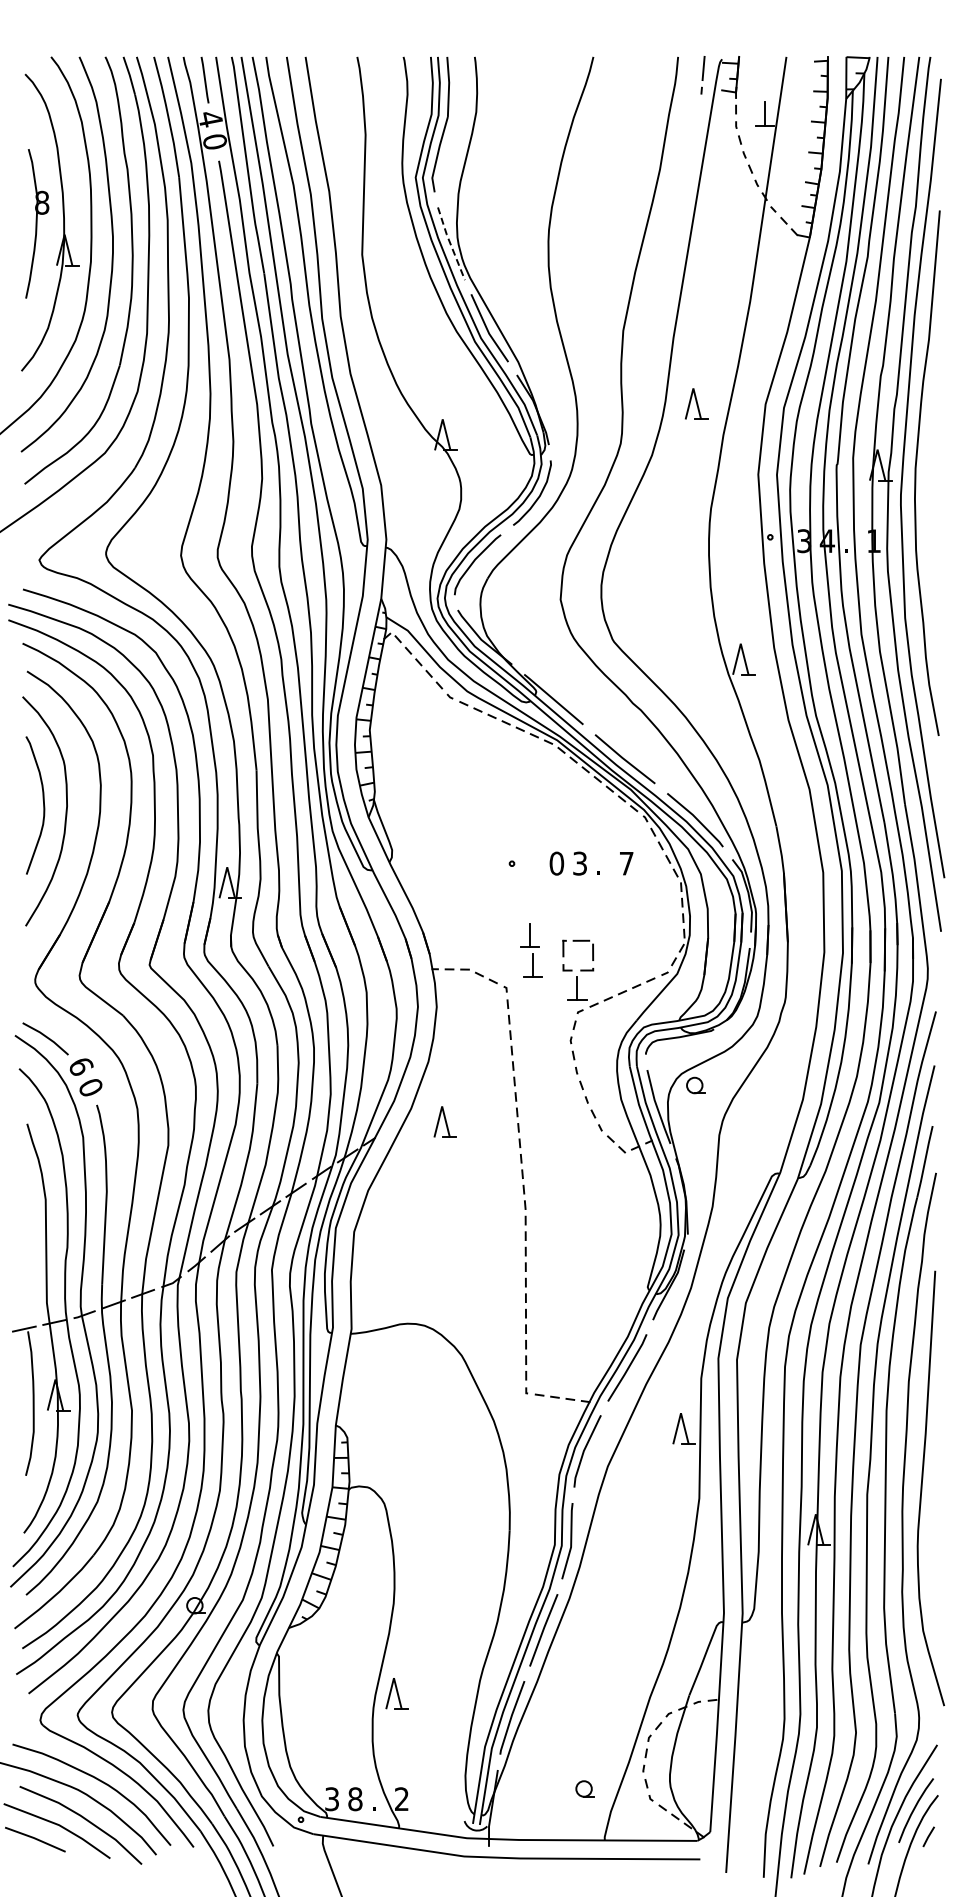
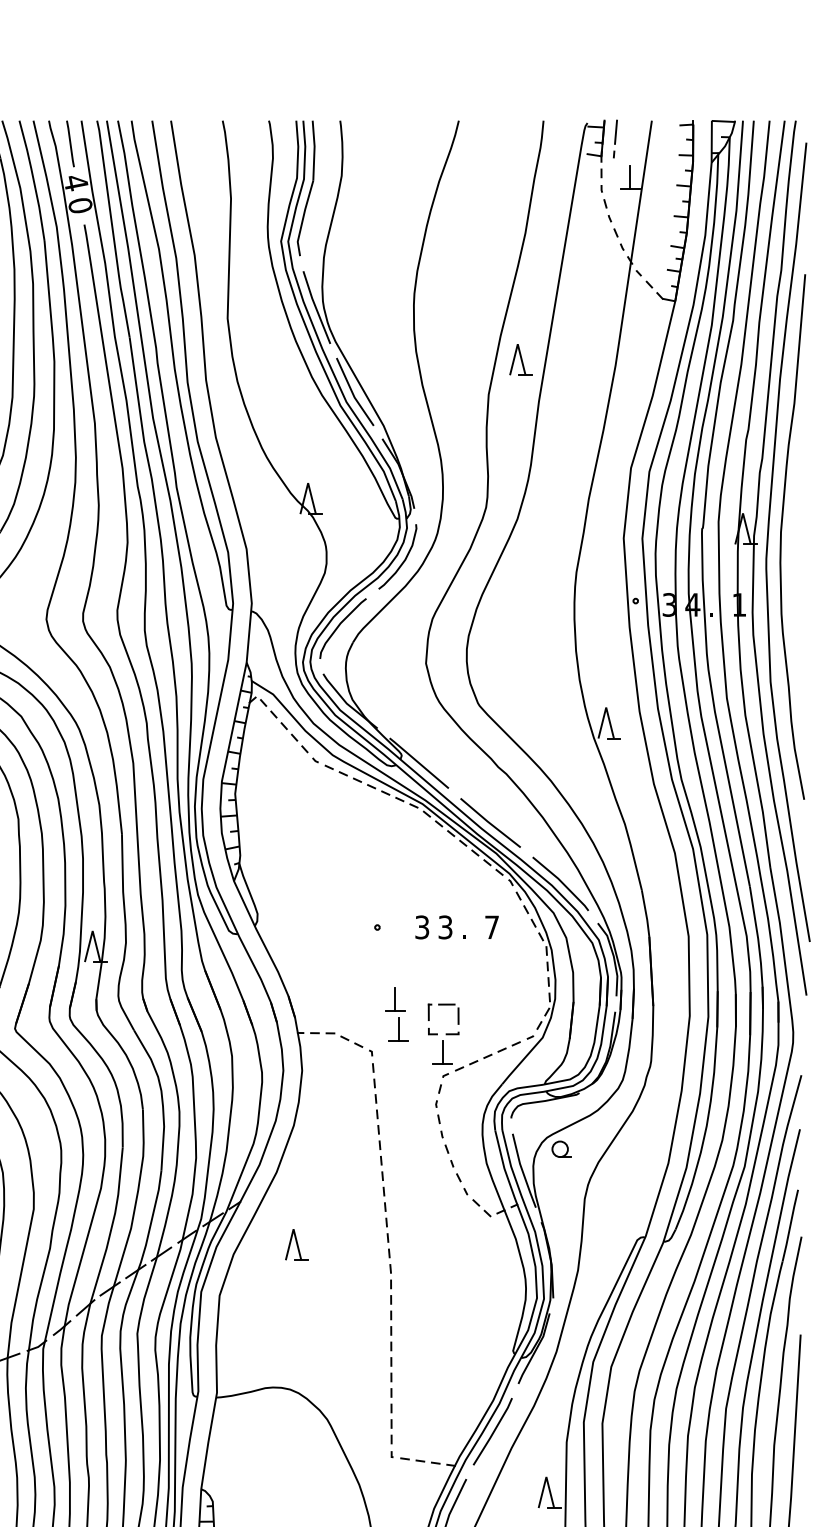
line: (702, 75) -> (614, 139), moved
line: (450, 244) -> (315, 308), dashed -> solid
part: (696, 403) -> (520, 359), moved
text: (556, 863) -> (421, 927), 0 -> 3
part: (444, 1121) -> (295, 1244), moved

